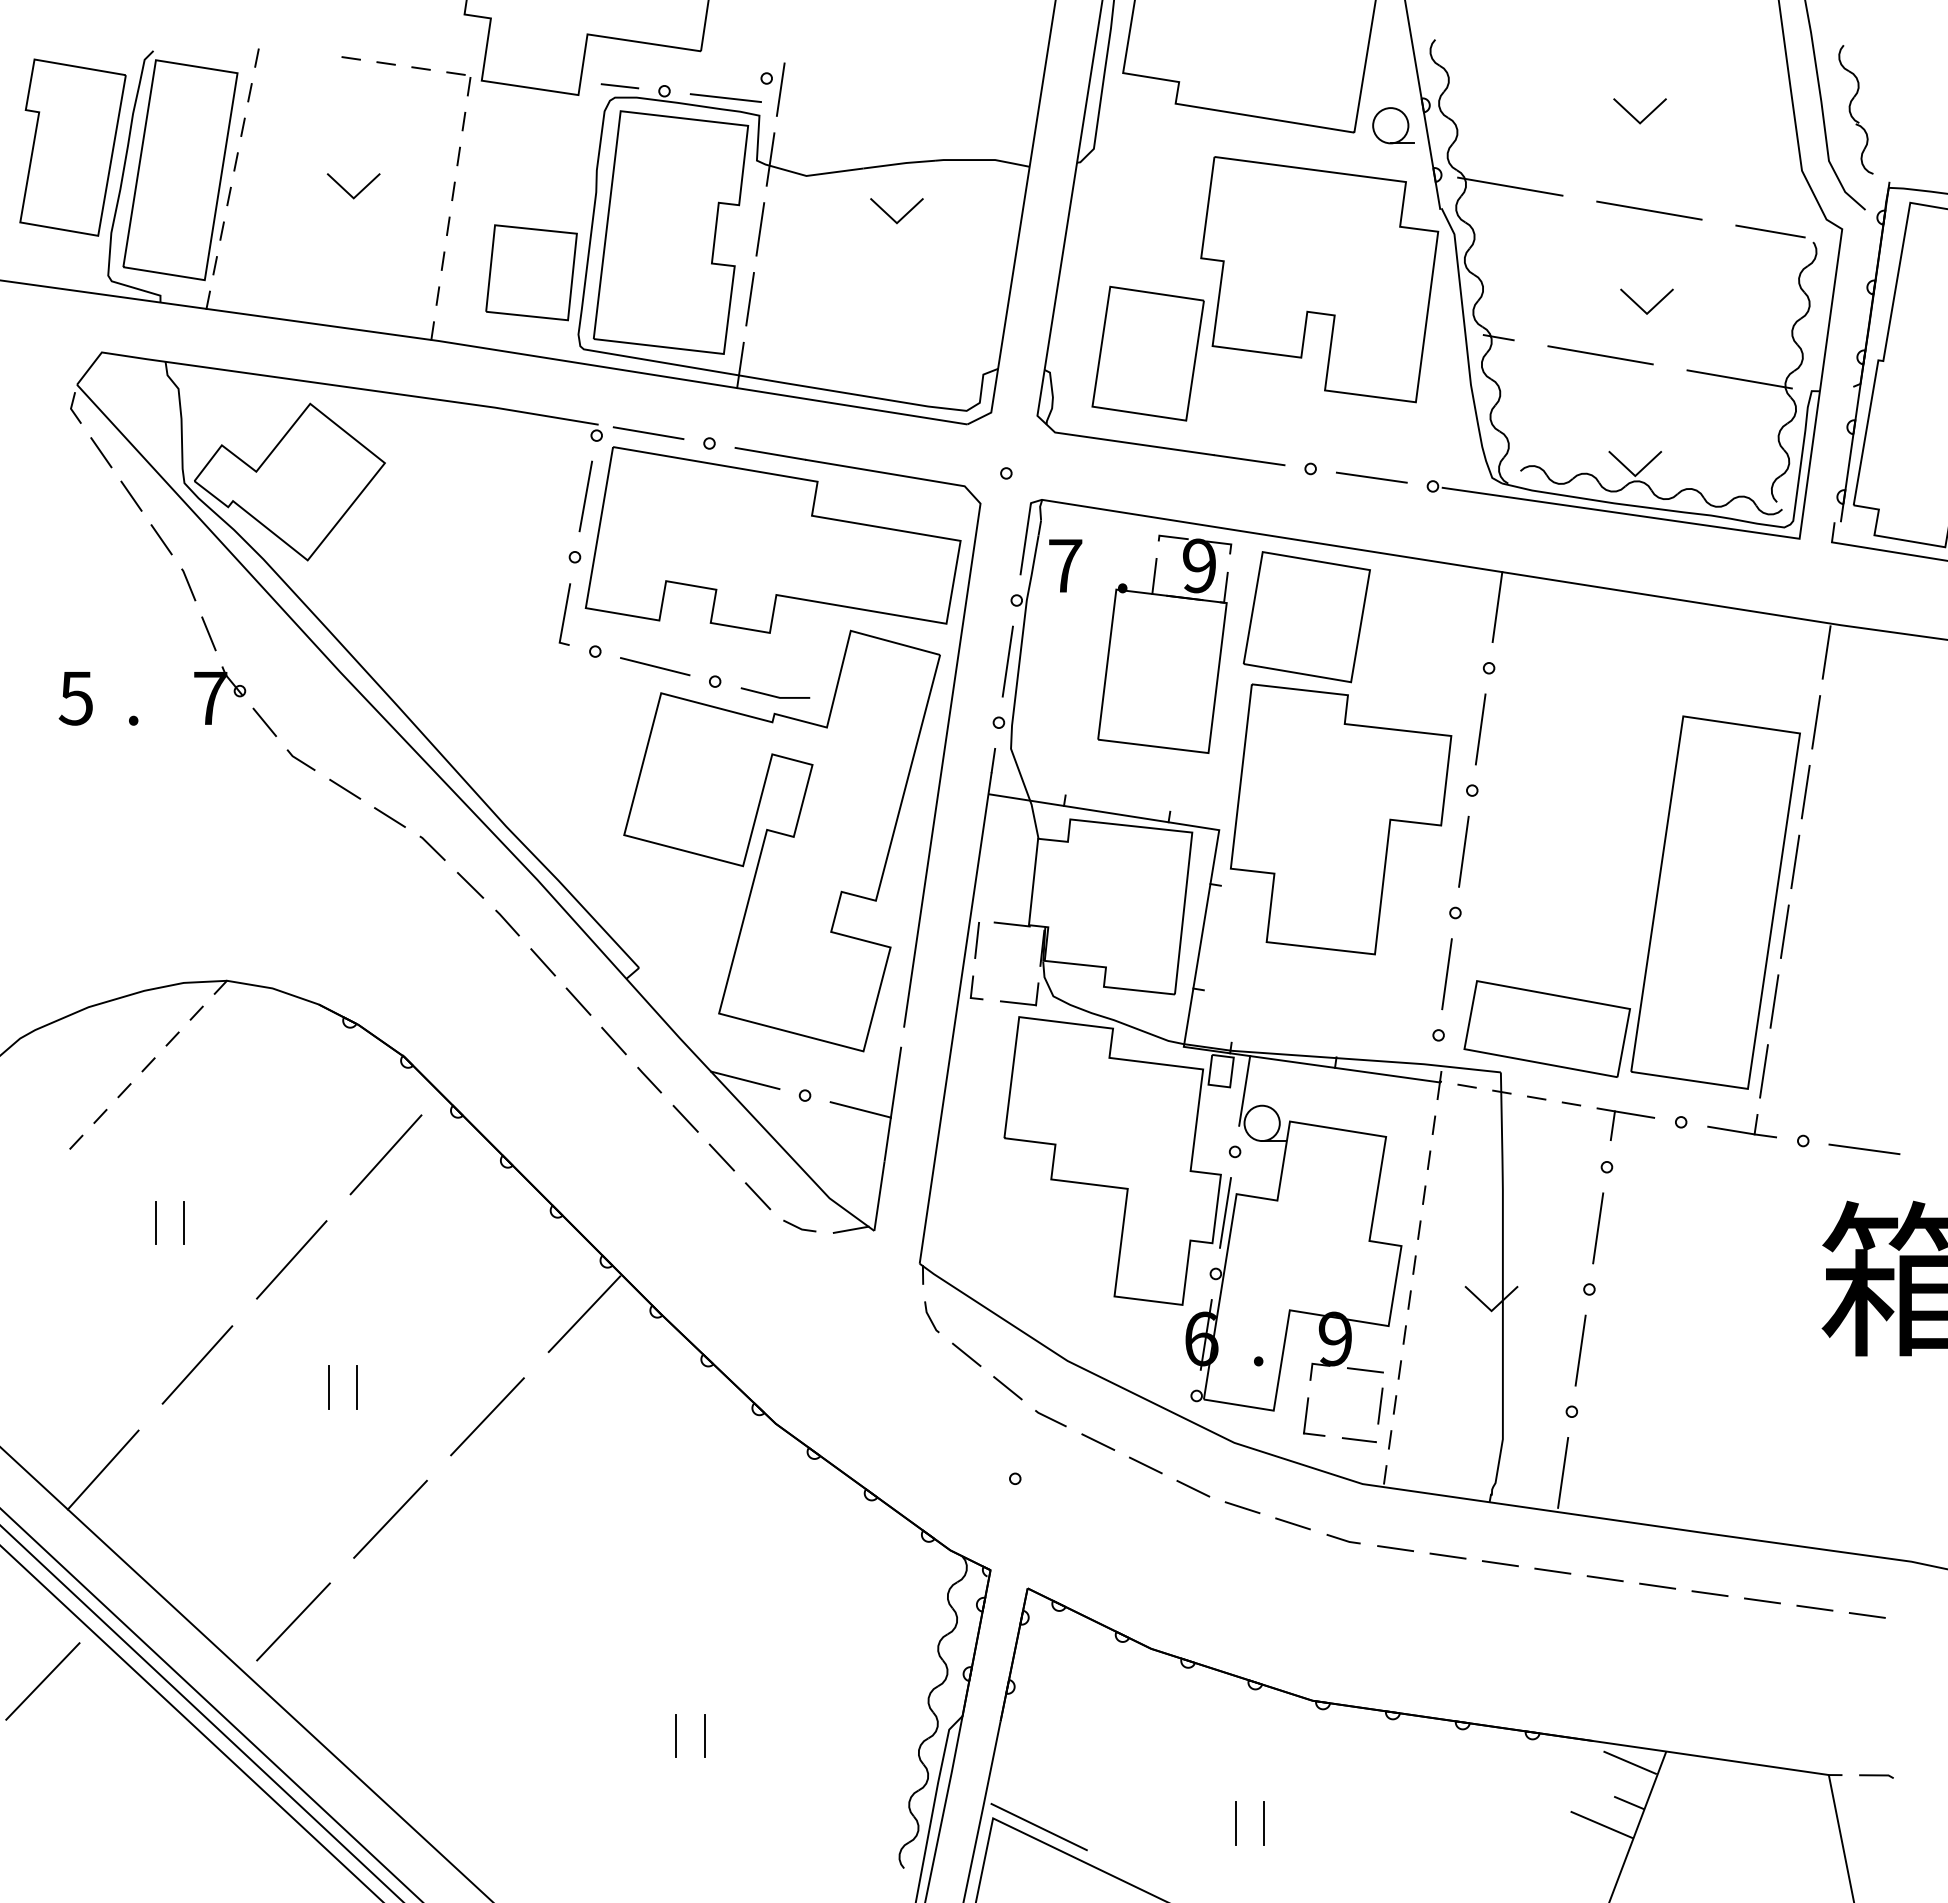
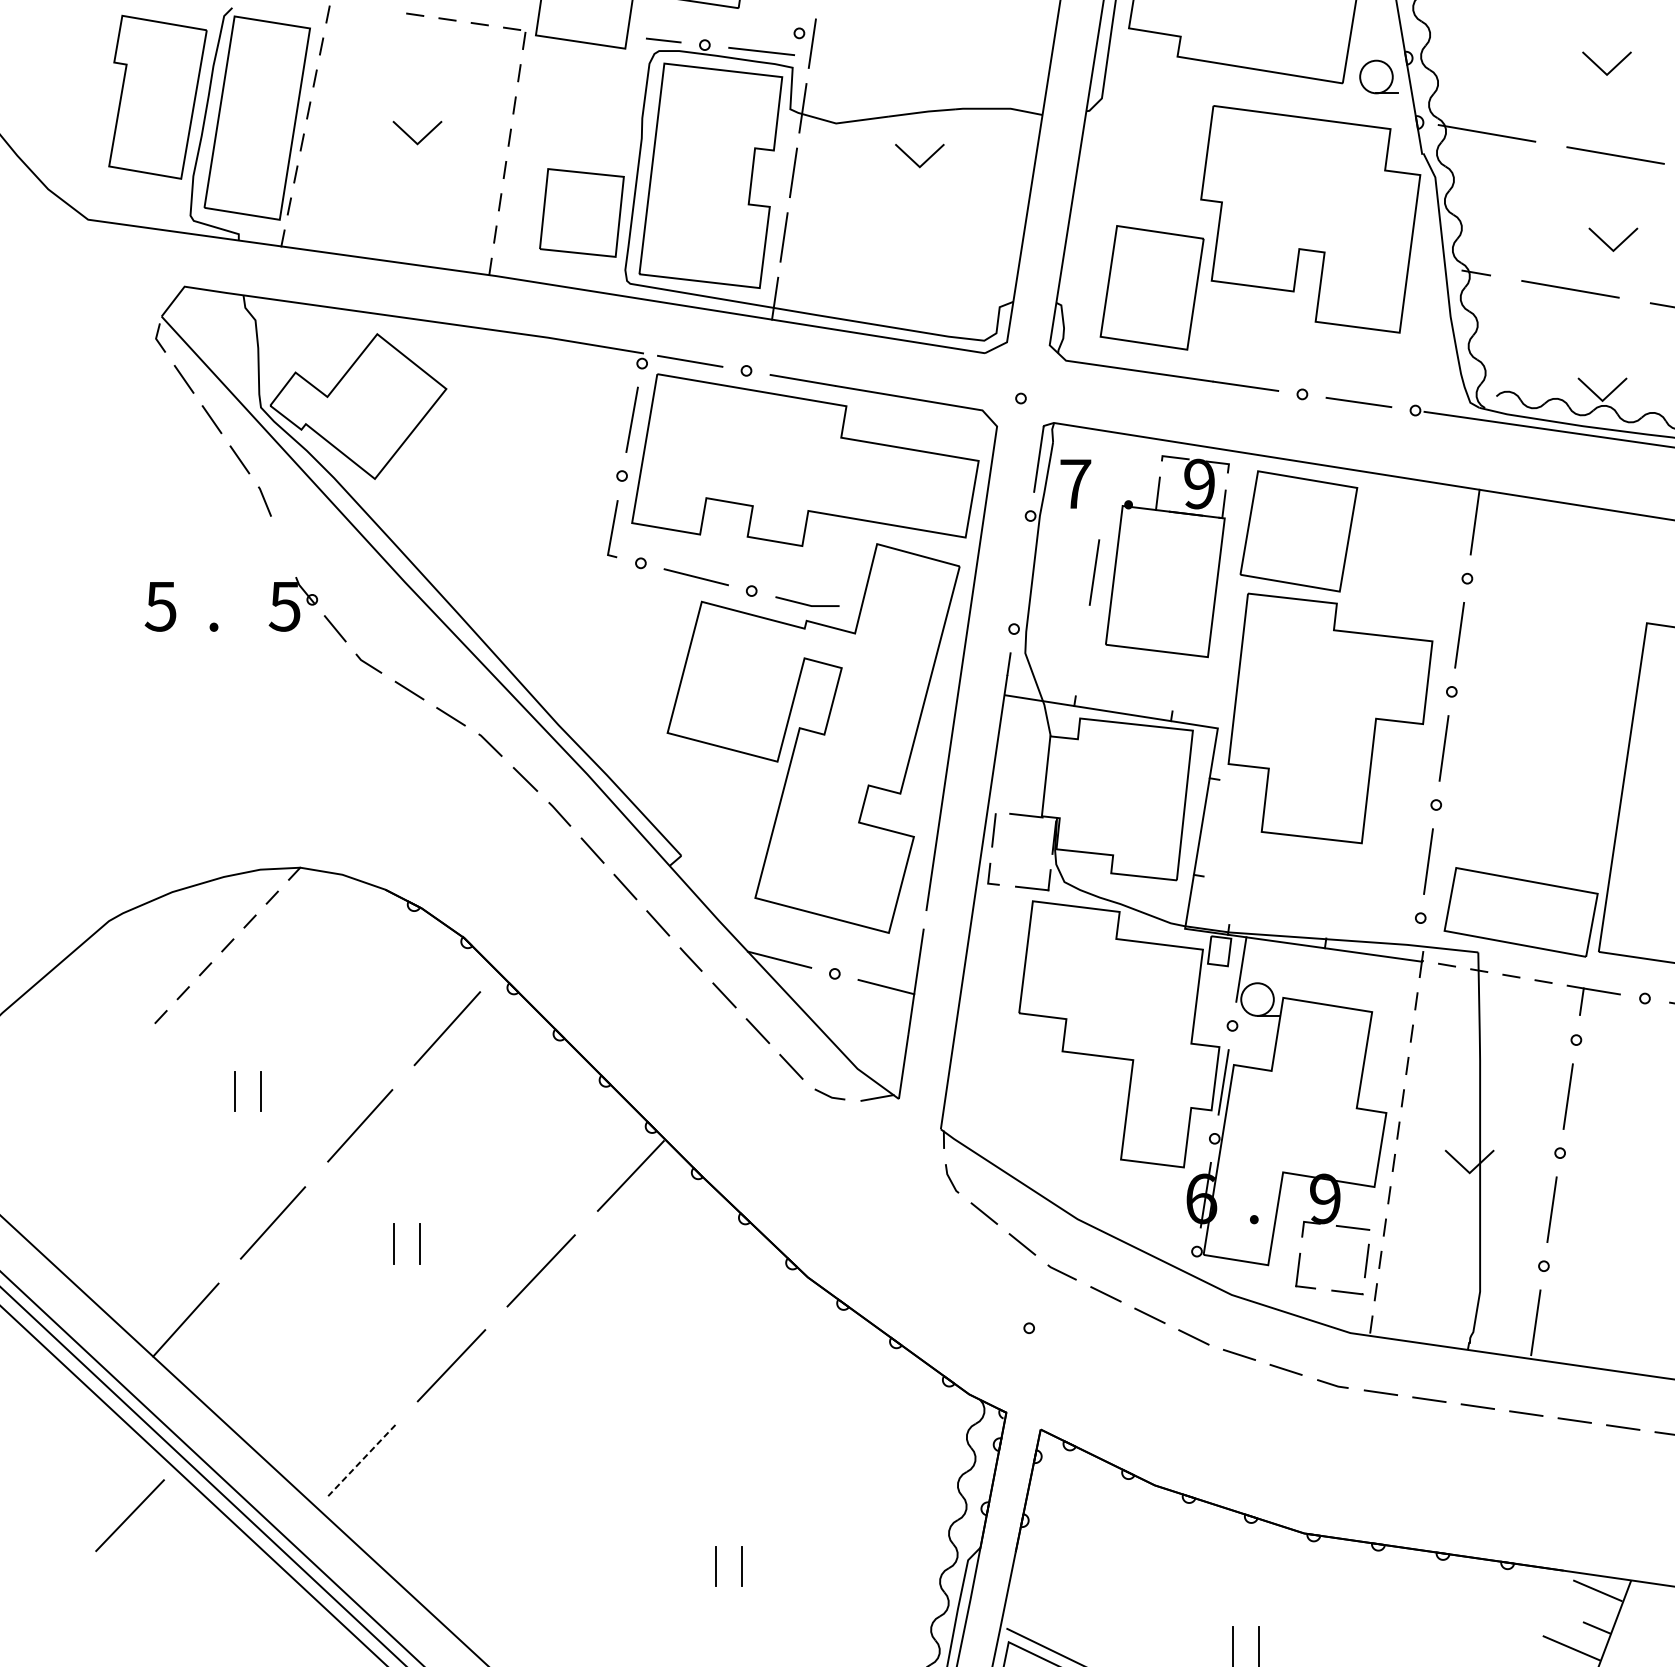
line: (208, 633) -> (283, 546), removed
line: (1007, 661) -> (1094, 572), moved
text: (209, 698) -> (284, 606), 7 -> 5
line: (293, 1621) -> (361, 1460), solid -> dashed

